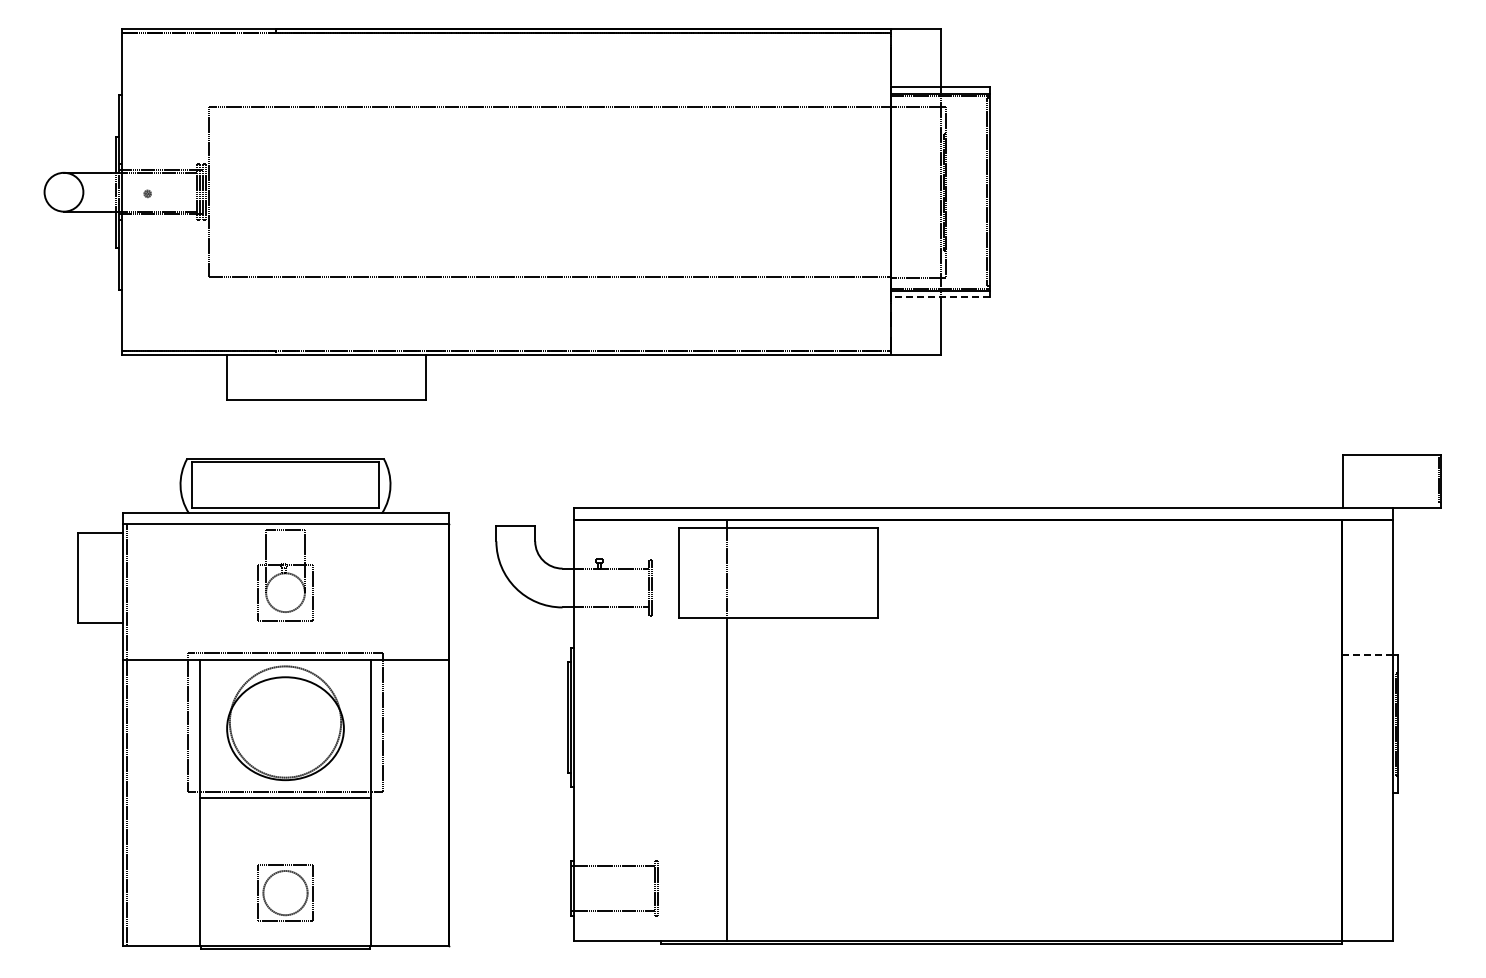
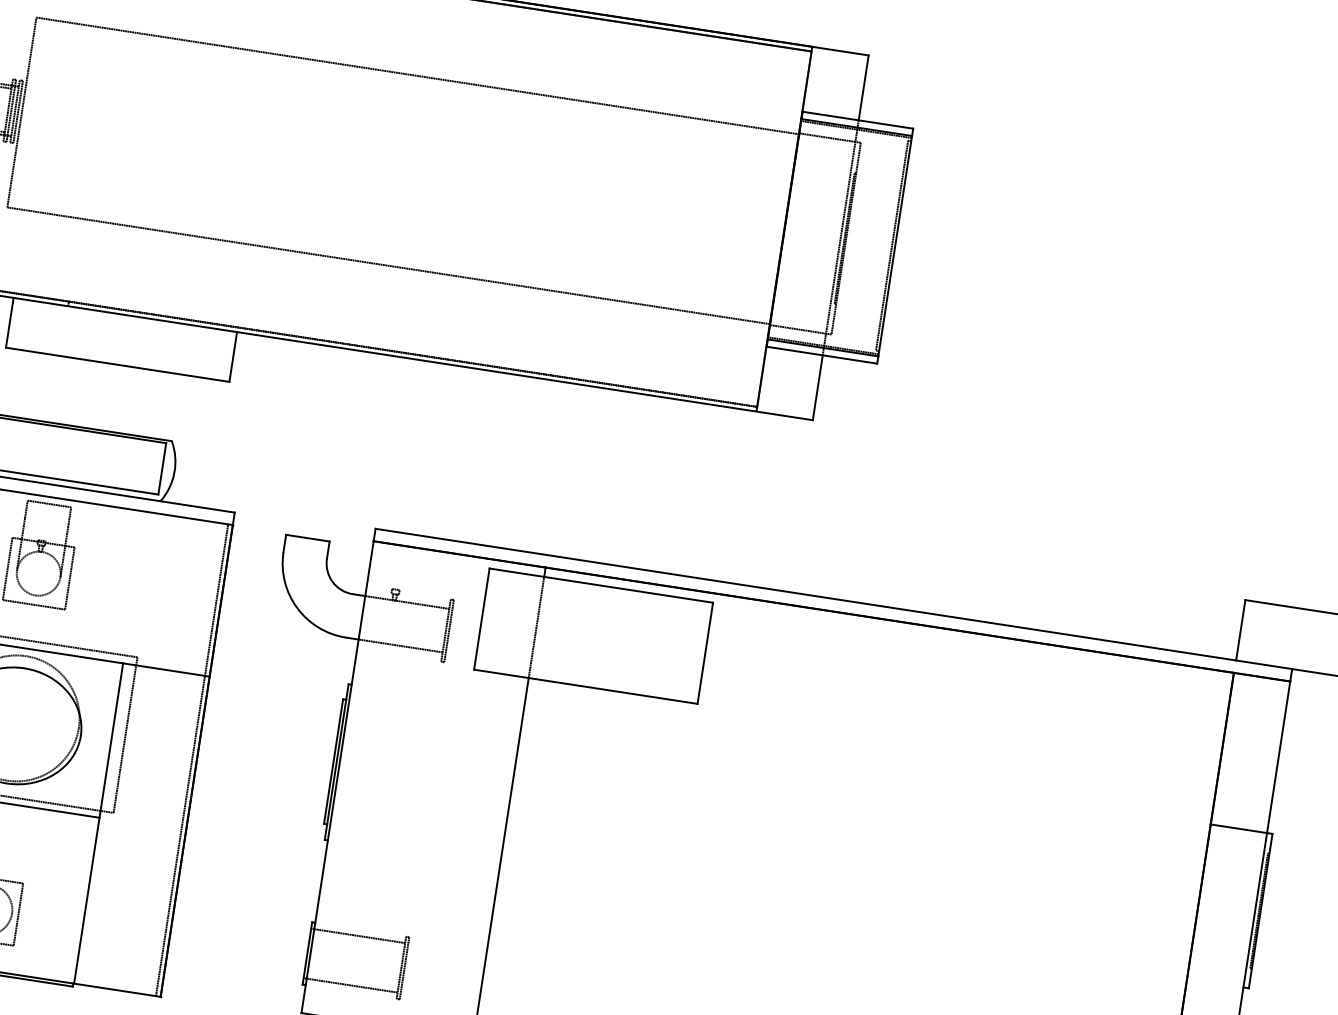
line: (939, 297) -> (821, 355), dashed -> solid
line: (1368, 655) -> (1239, 829), dashed -> solid
line: (444, 734) -> (192, 759), added

